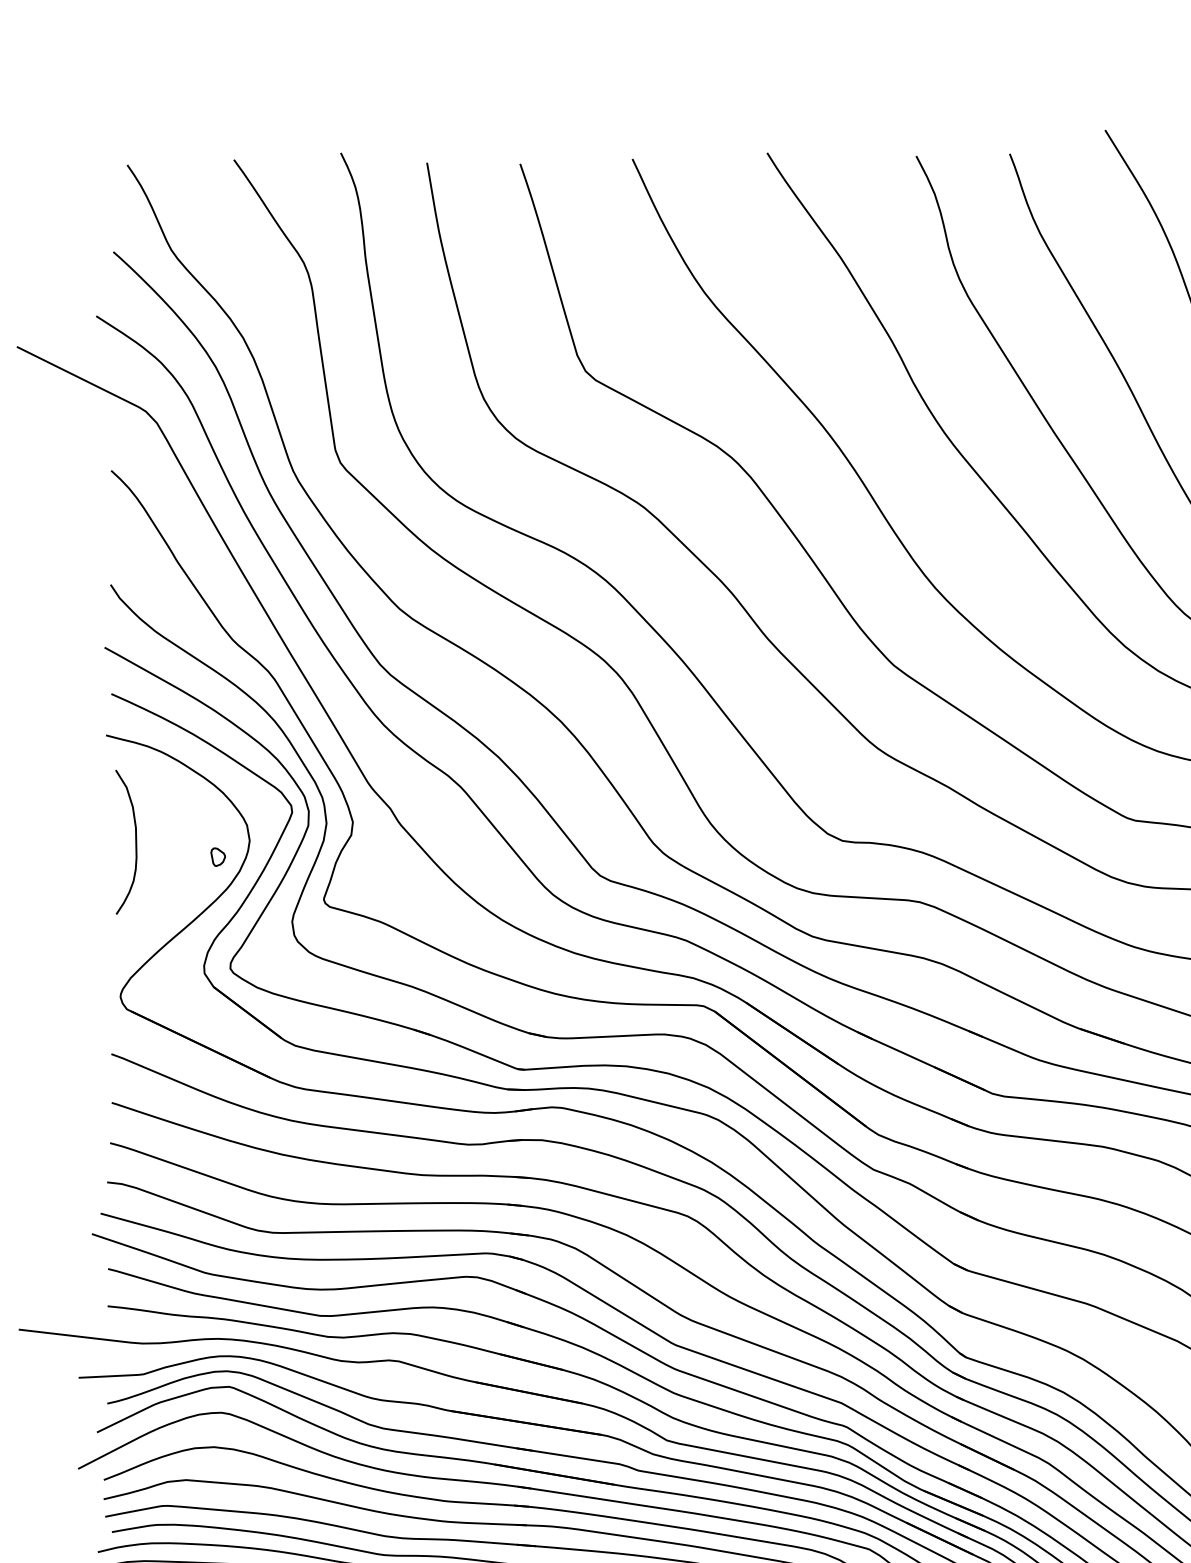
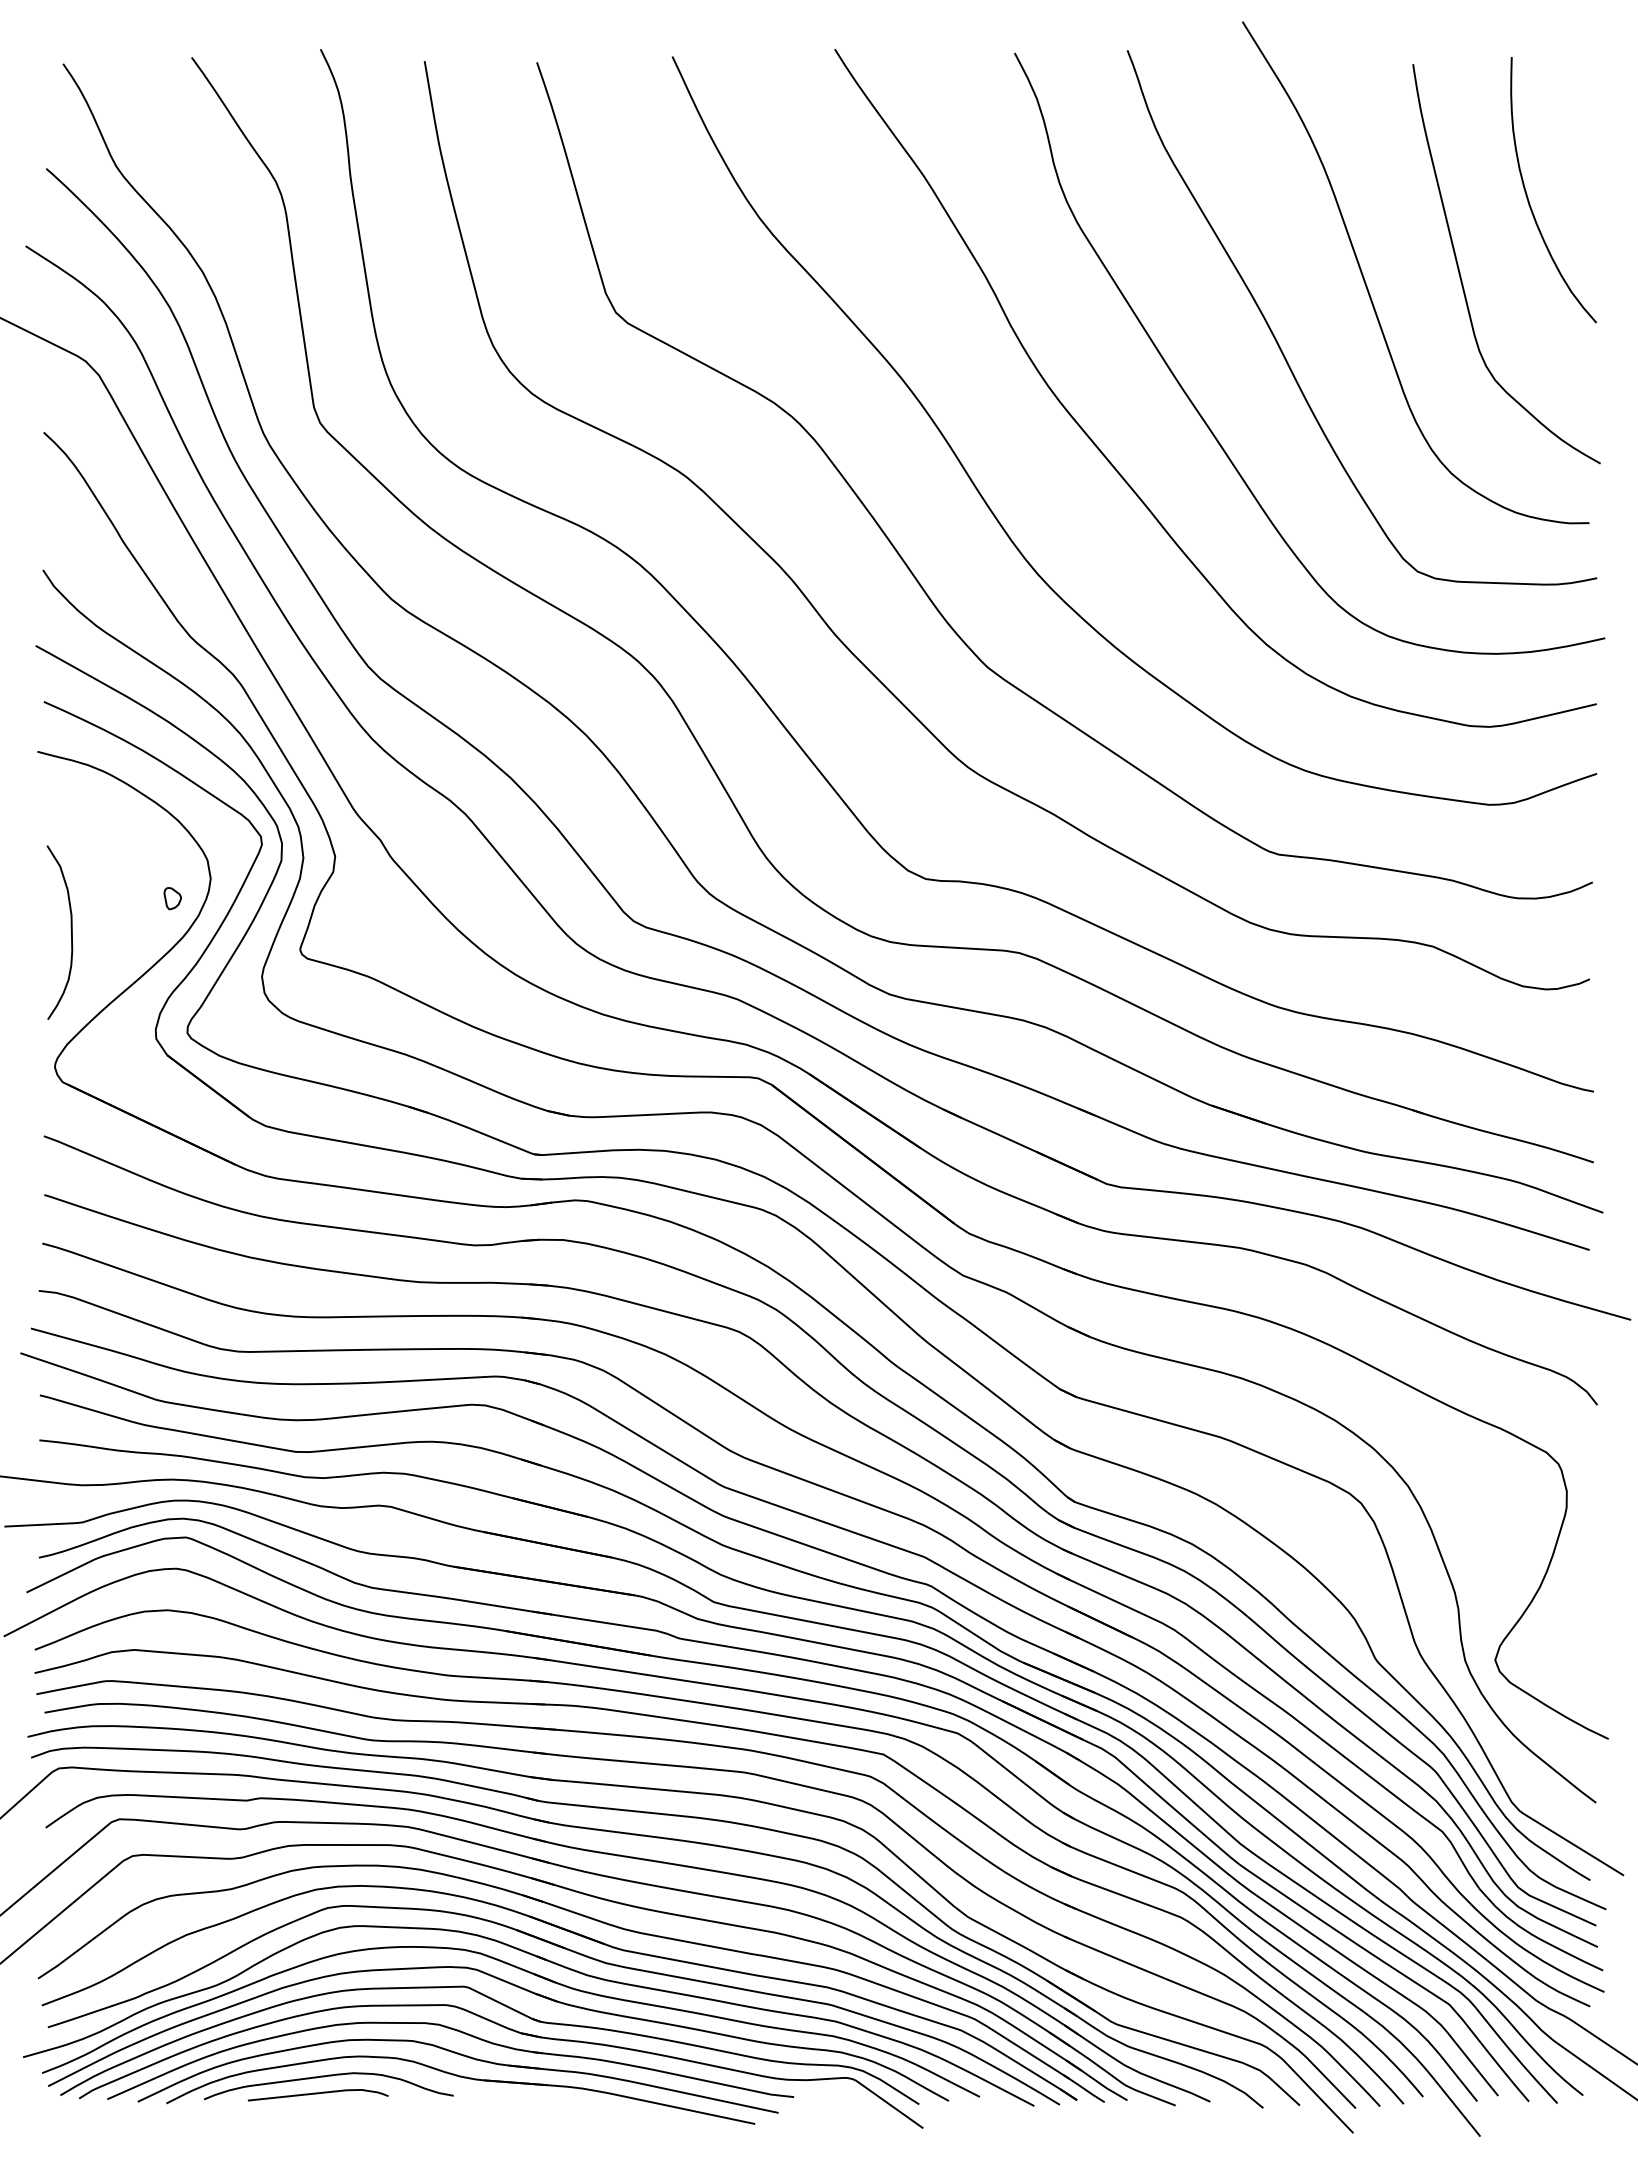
curve: (135, 839) -> (70, 929), moved

